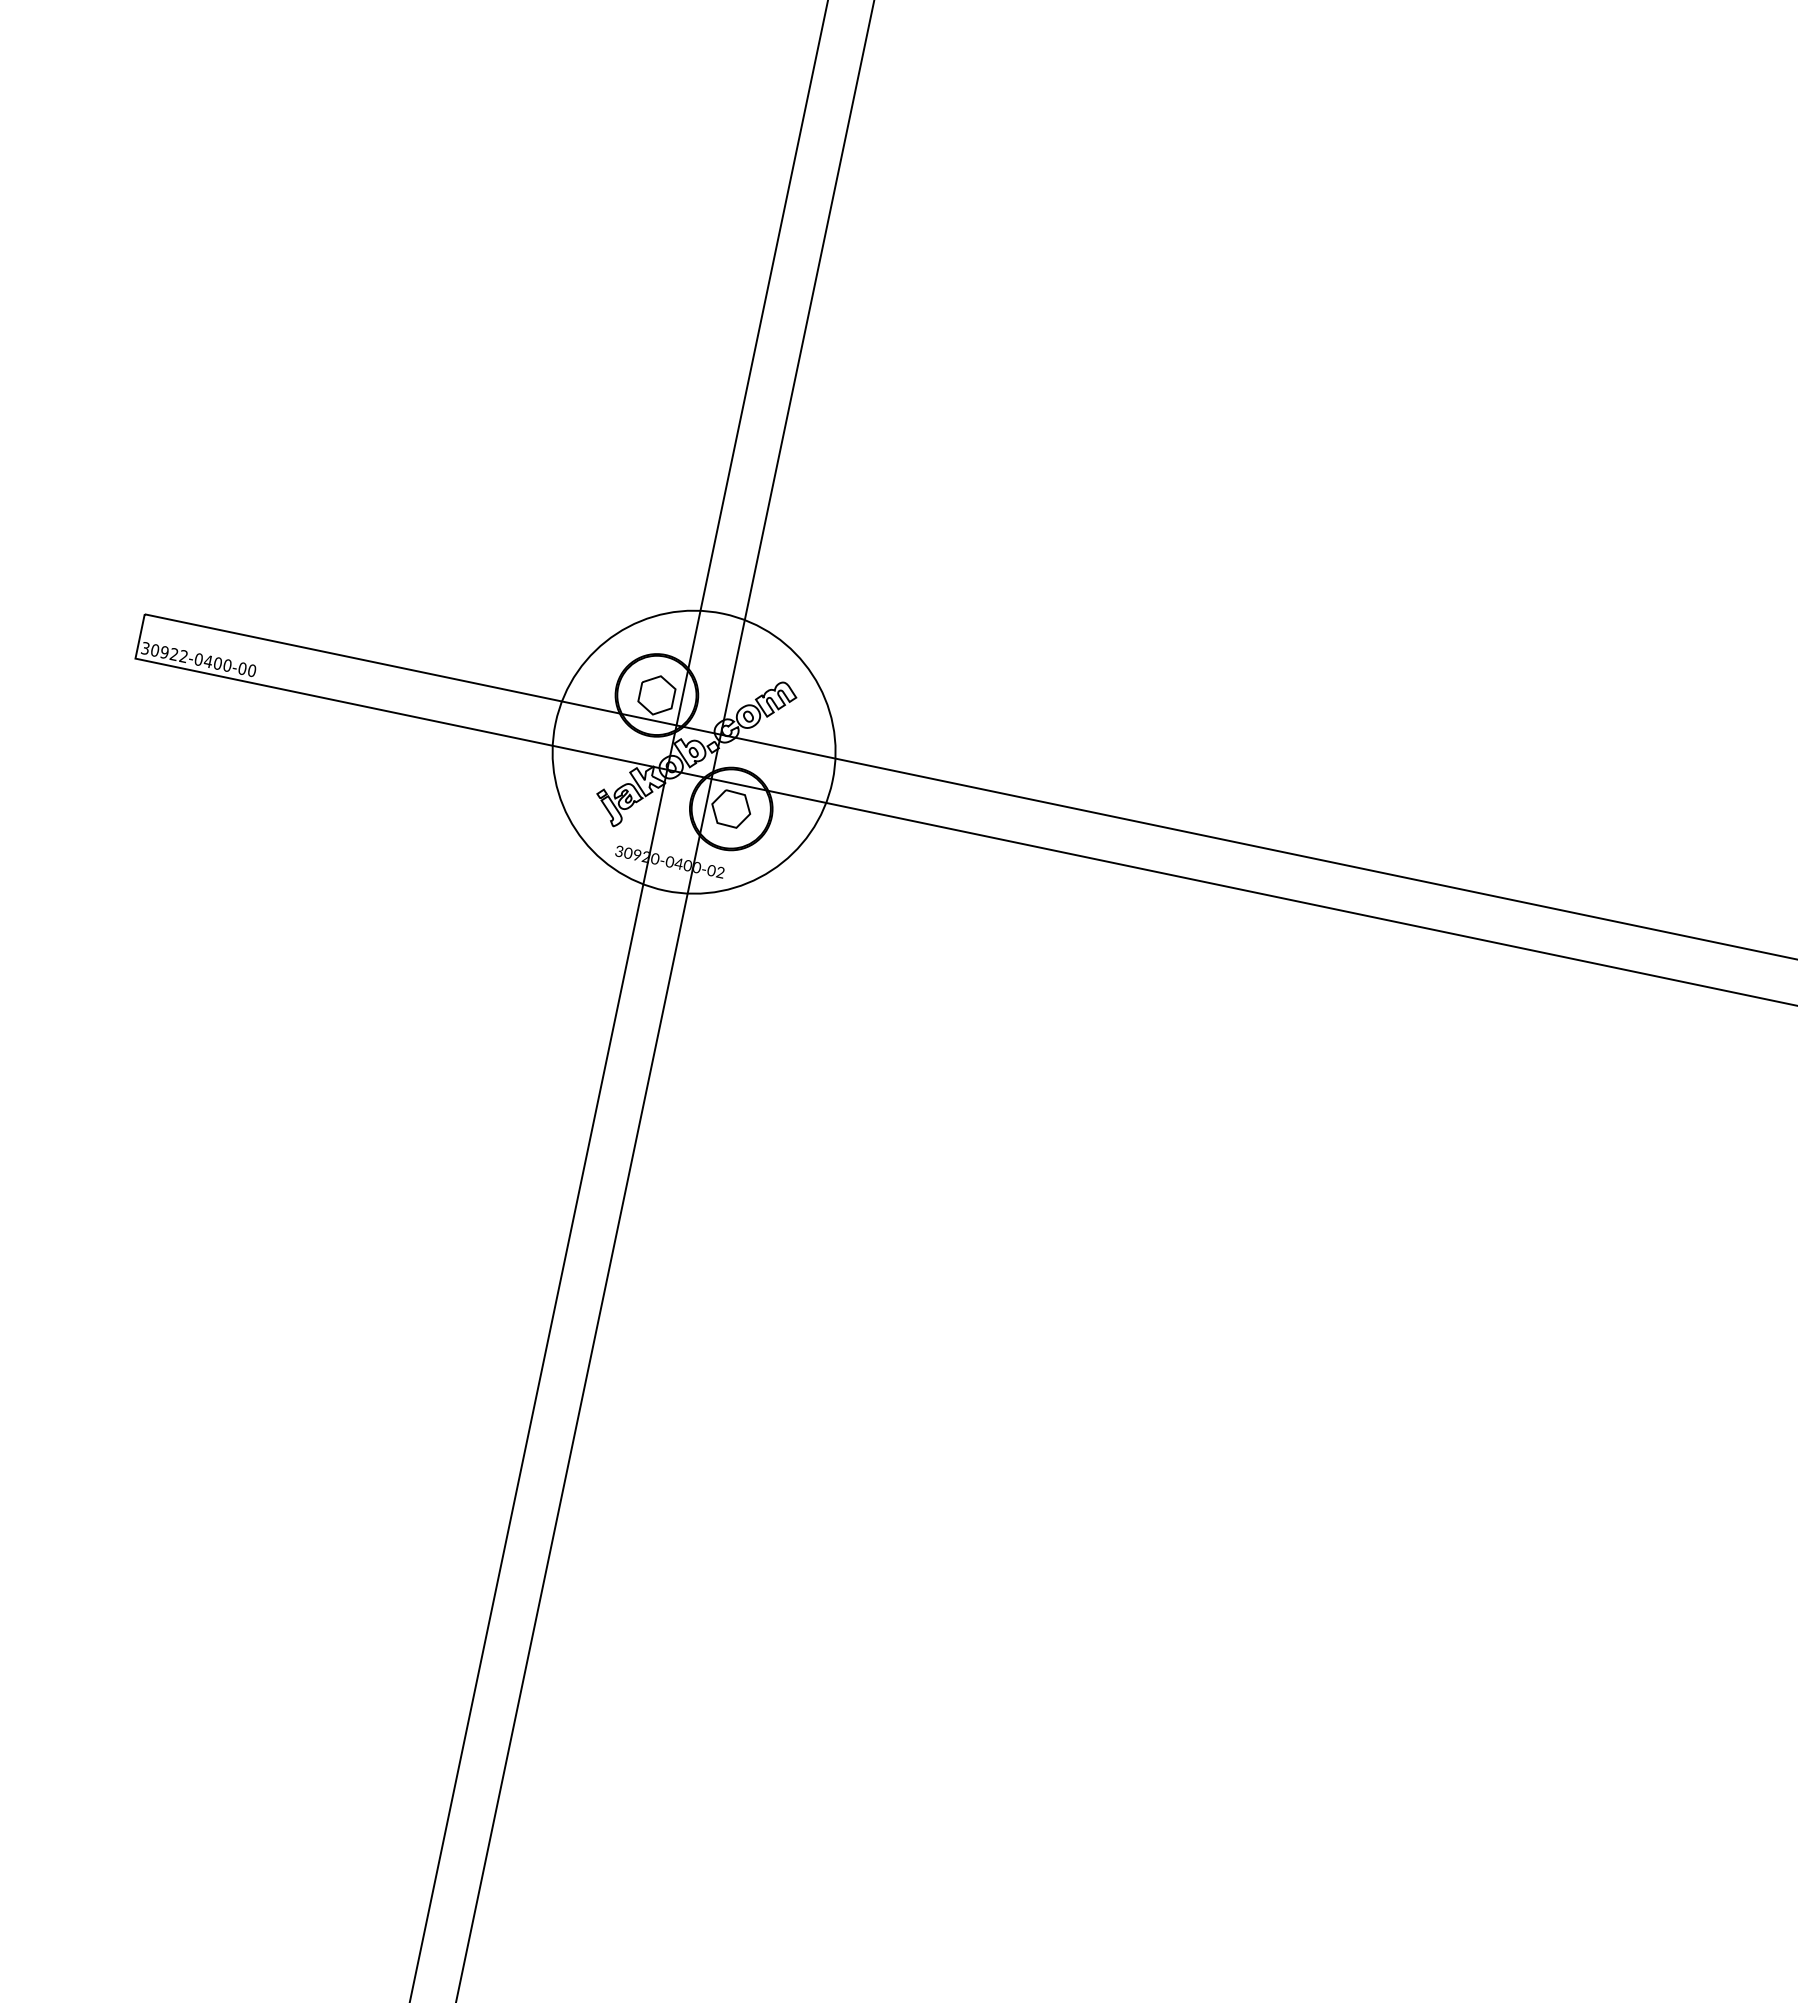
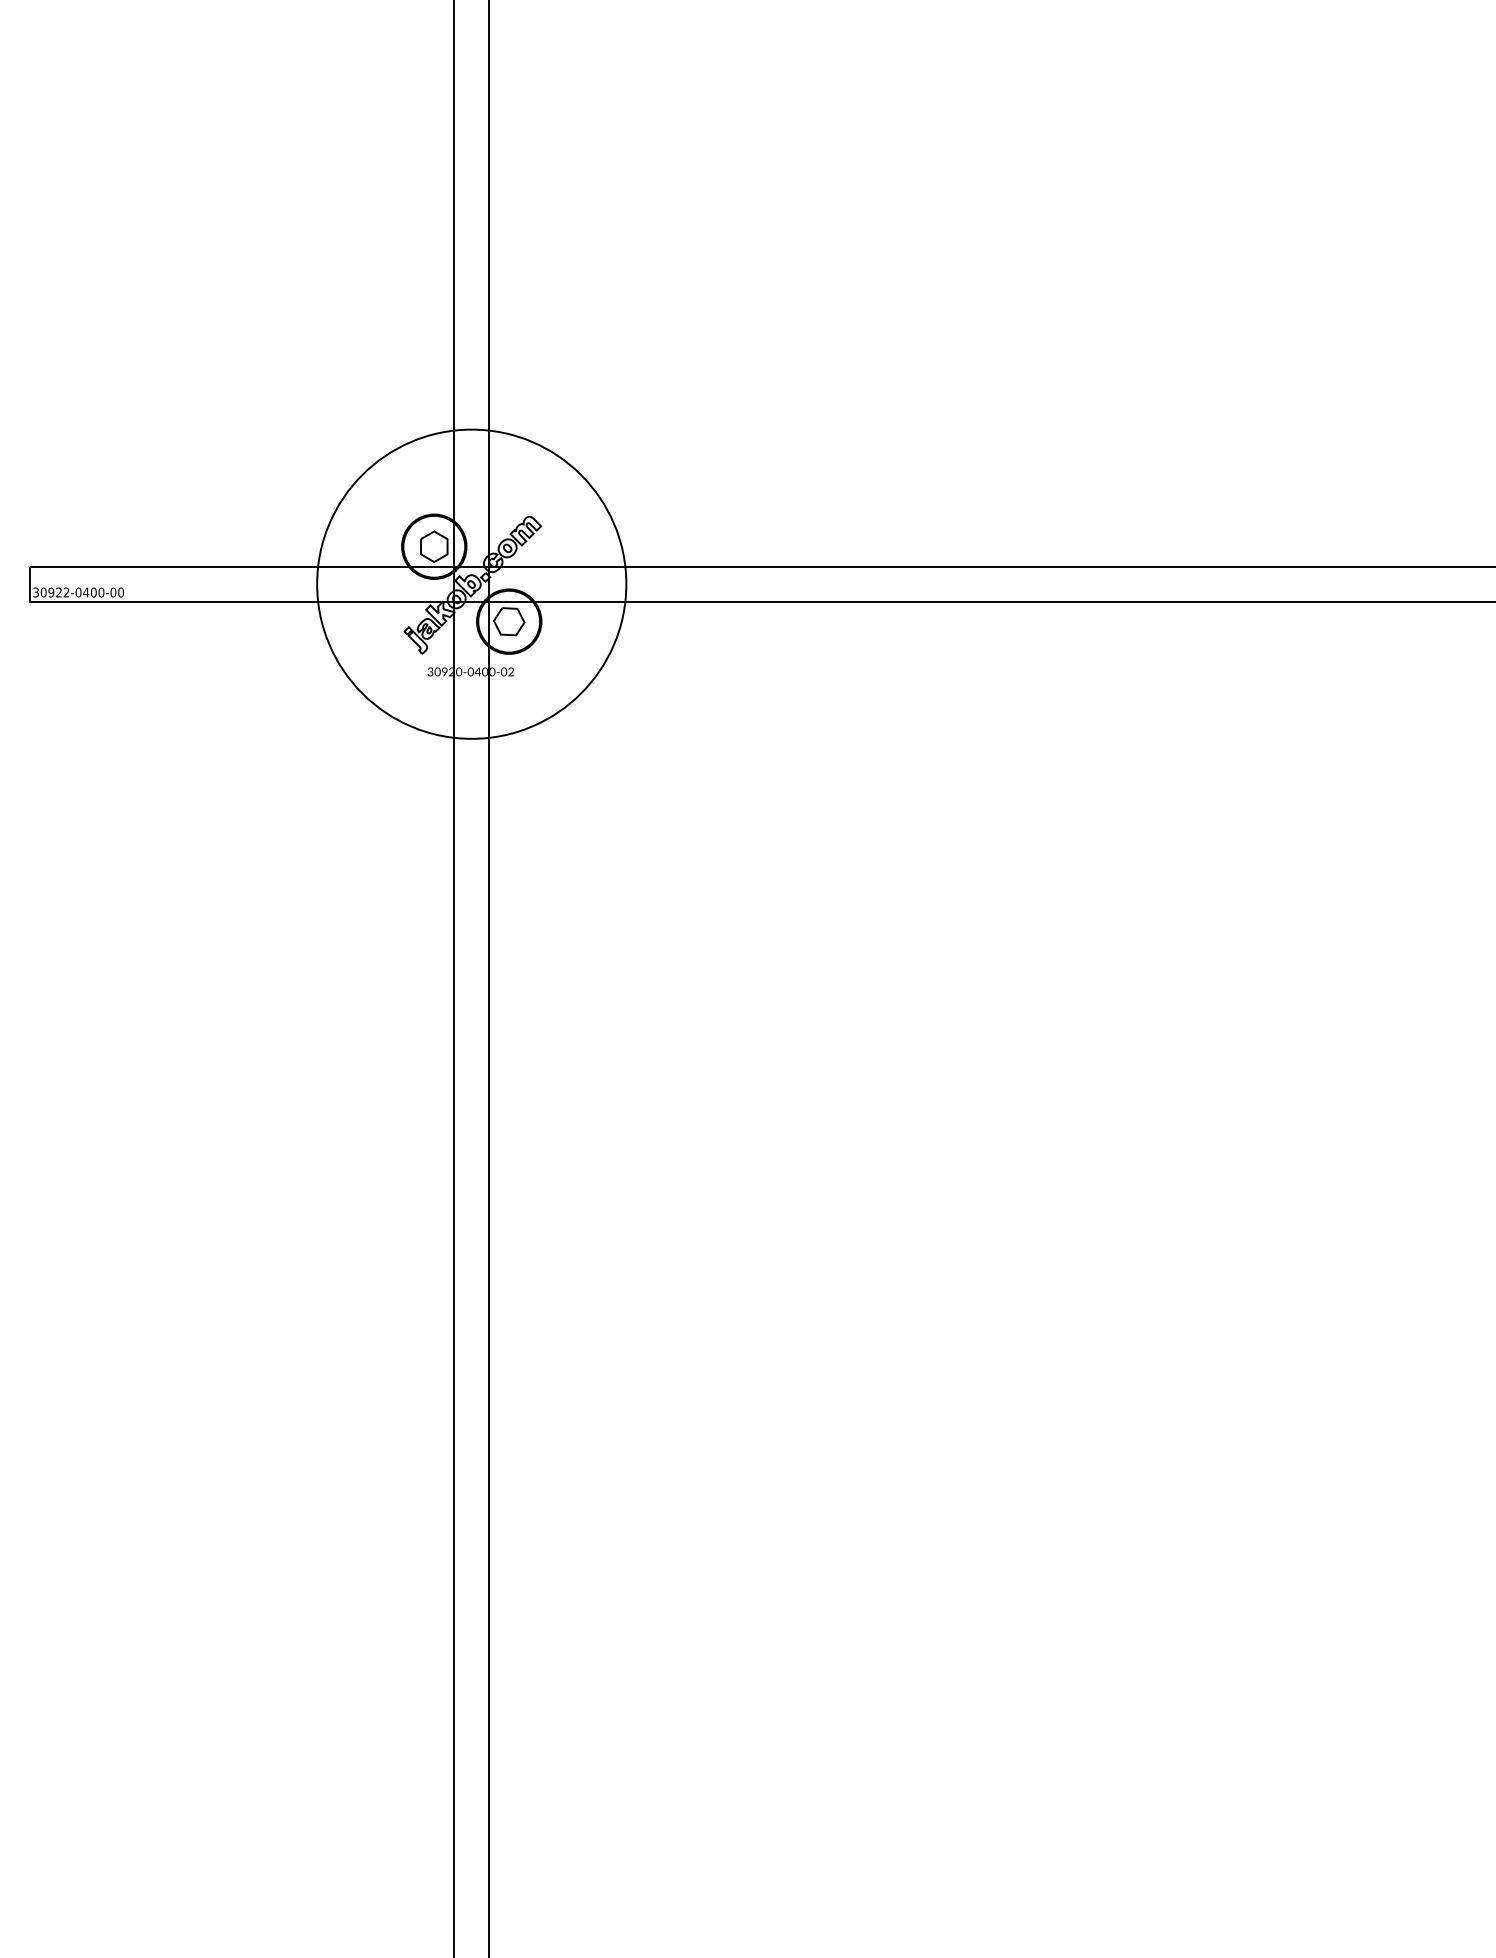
circle: (693, 751) -> (471, 583), size x1.4

